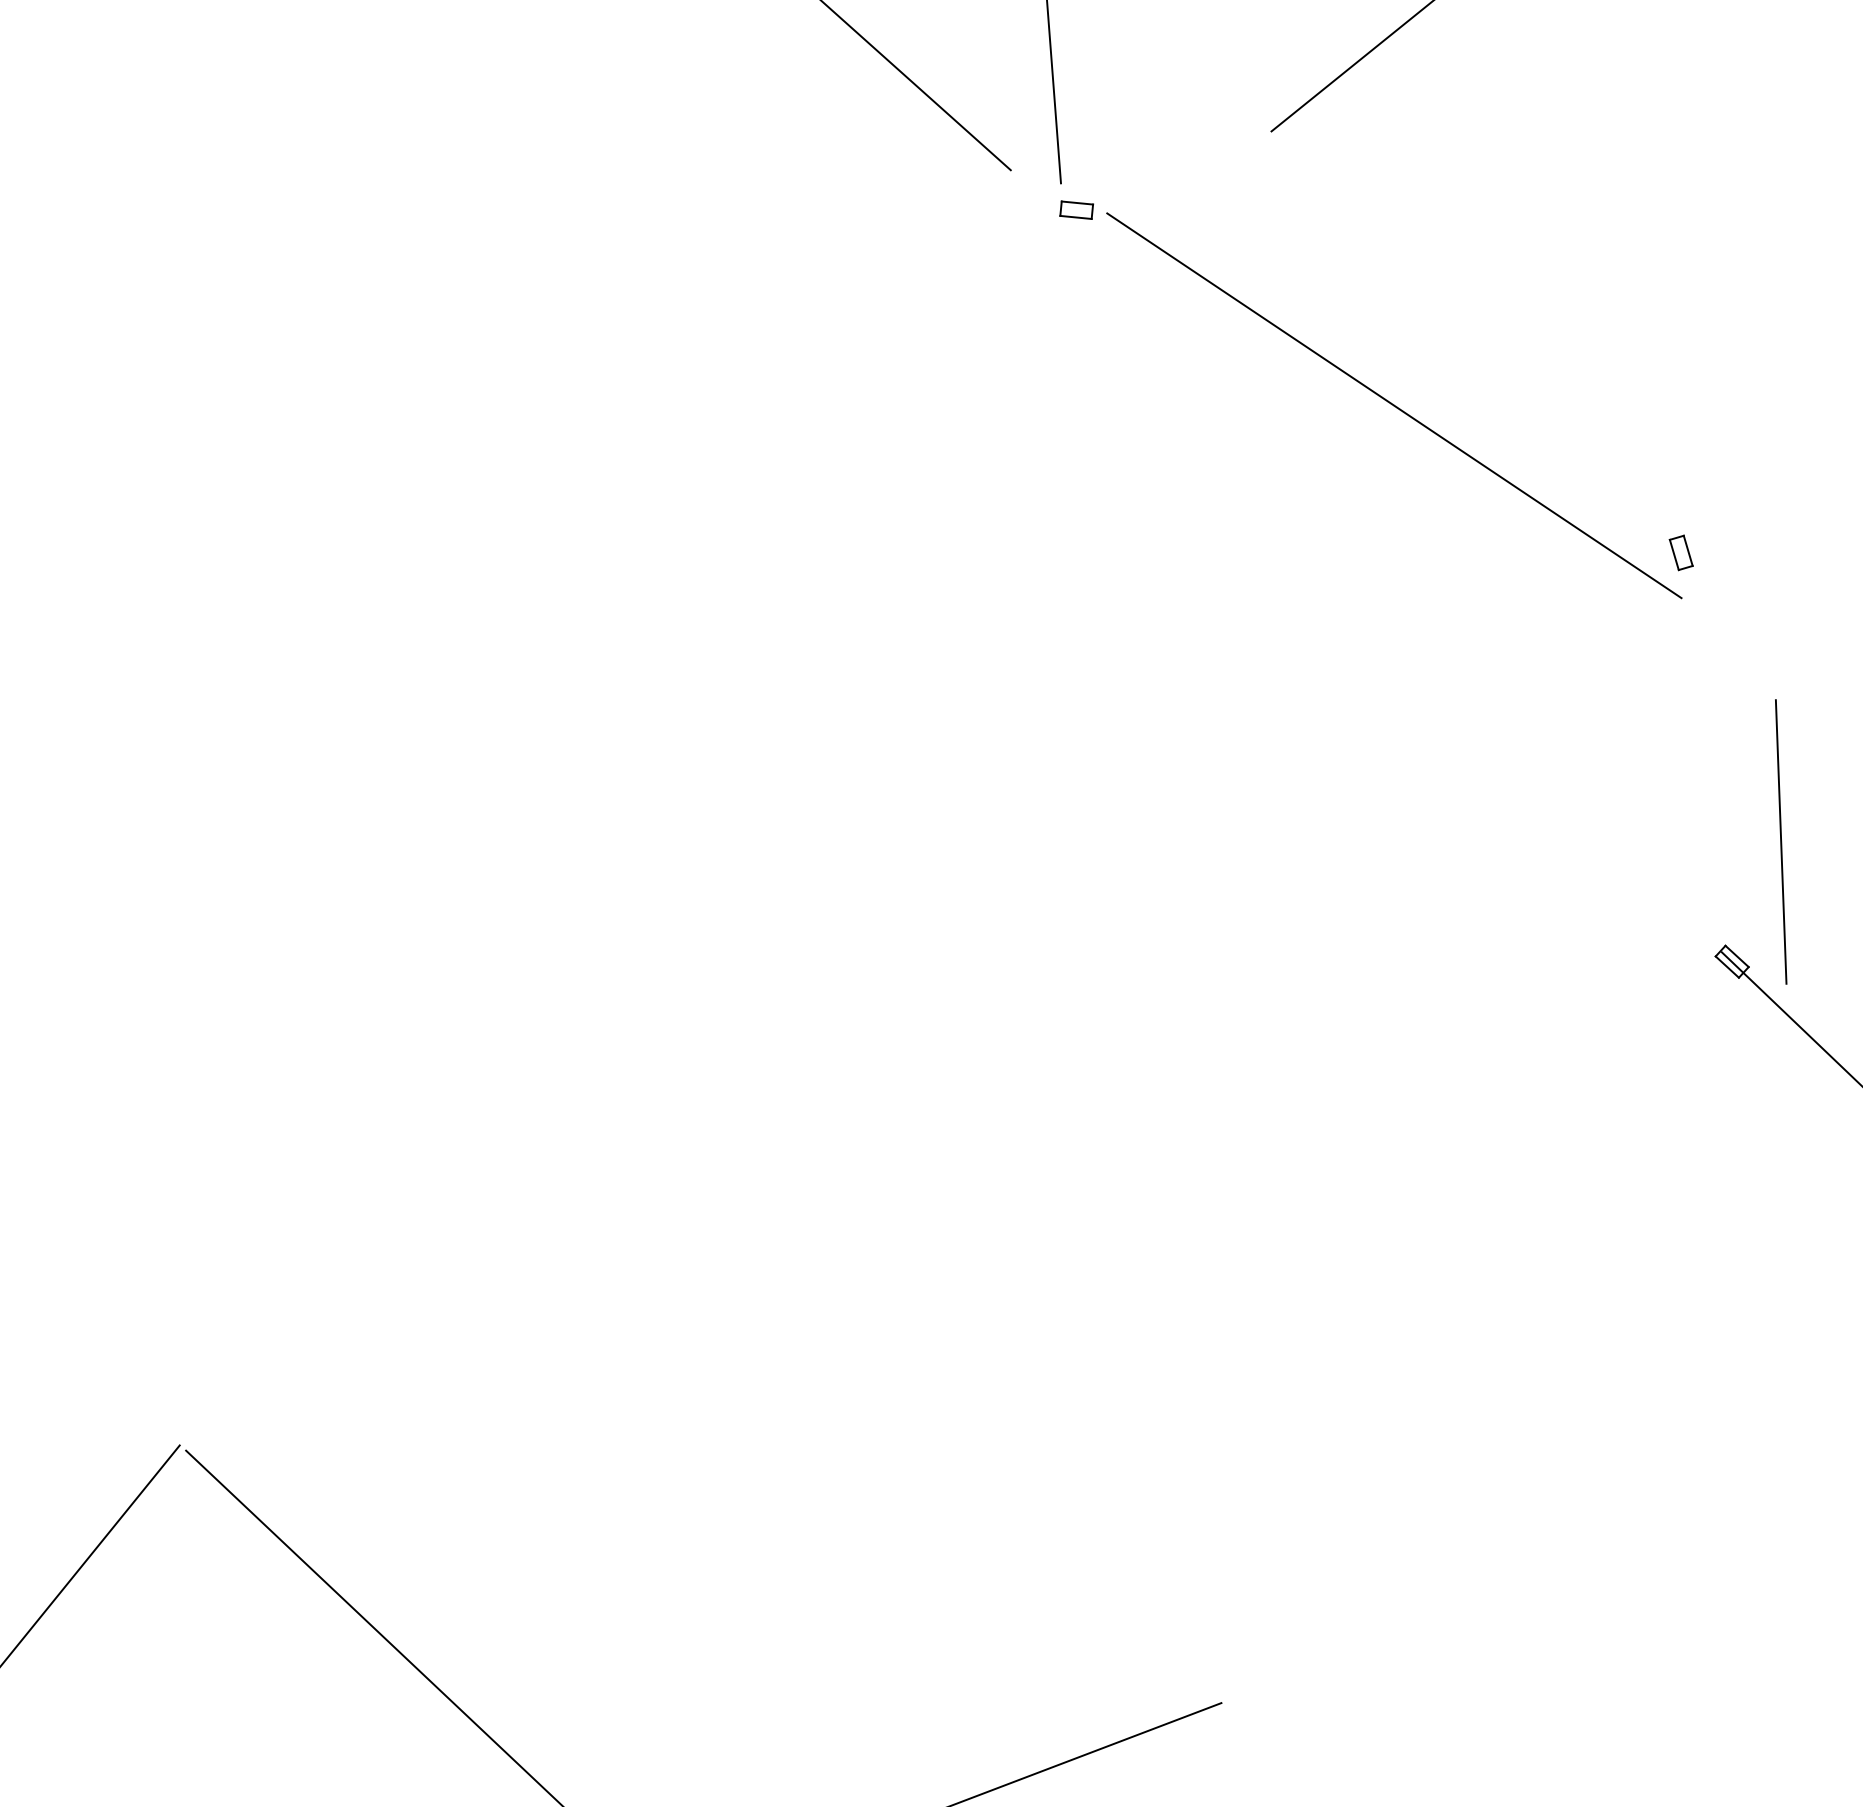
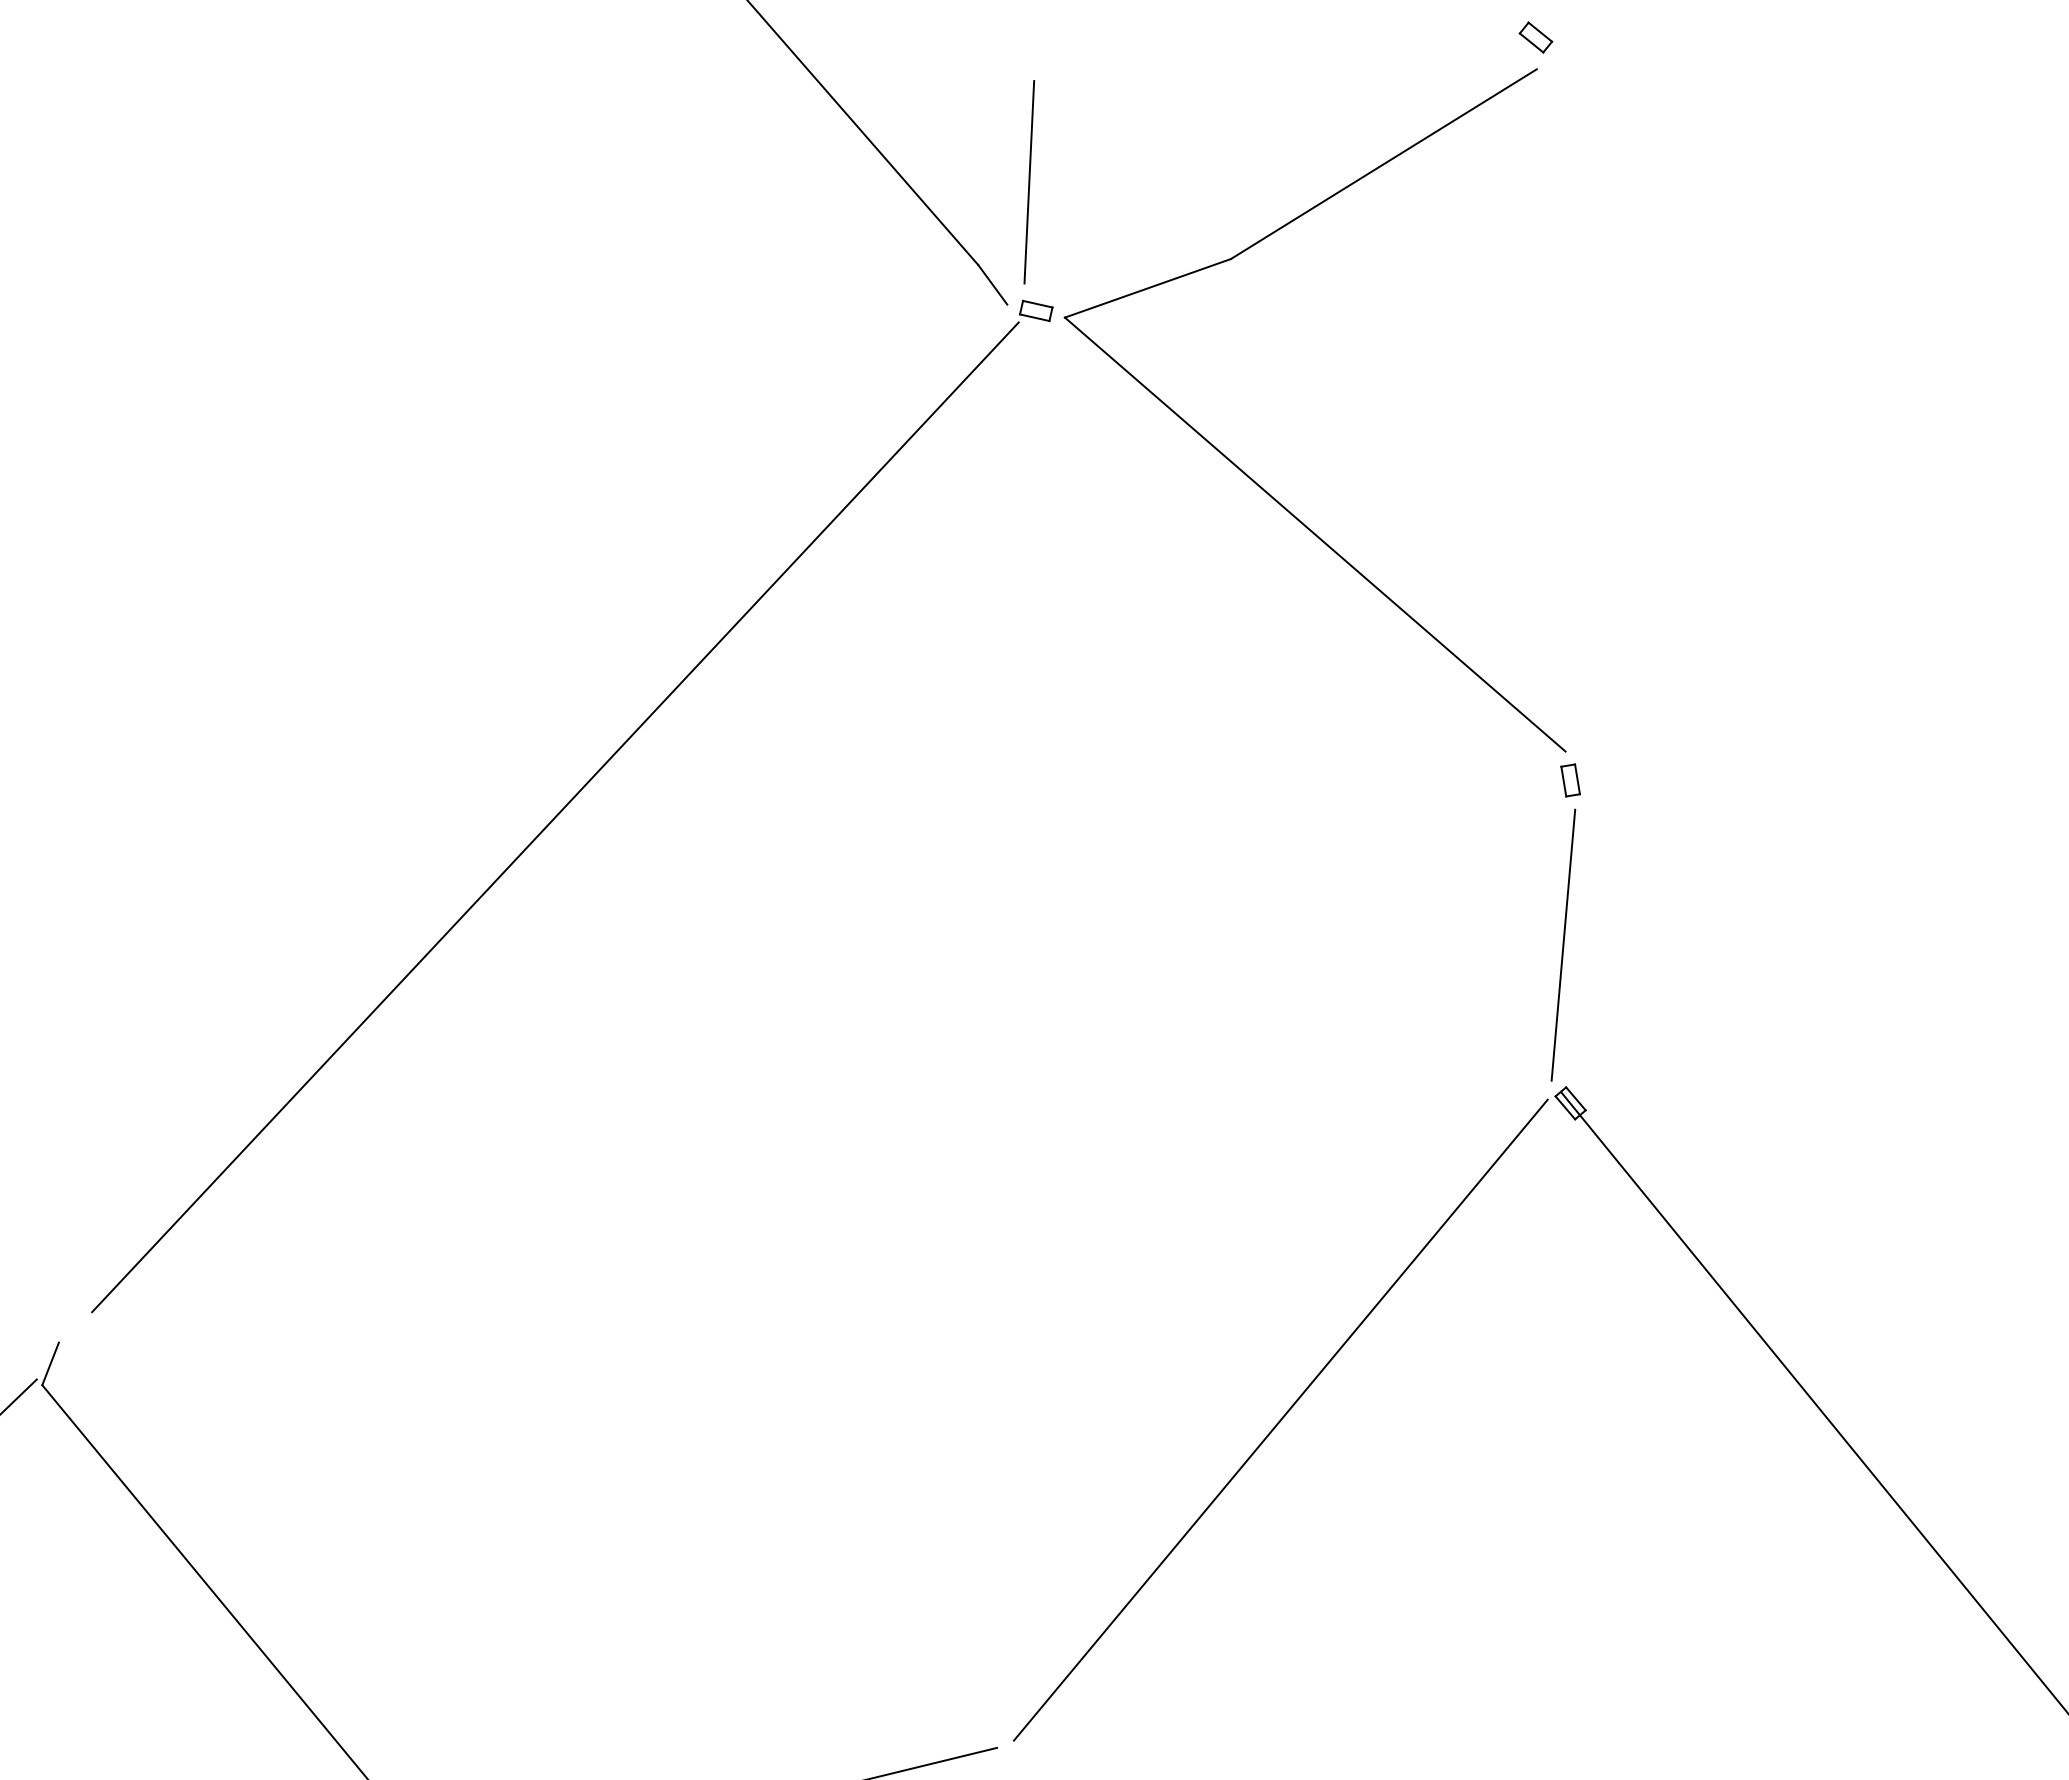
line: (1188, 172) -> (1147, 288), added
line: (1027, 188) -> (992, 284), added
part: (1681, 552) -> (1570, 780), moved
line: (644, 796) -> (555, 817), added
line: (1781, 841) -> (1563, 944), moved
line: (1472, 1326) -> (1280, 1419), added
line: (191, 1427) -> (50, 1363), added

